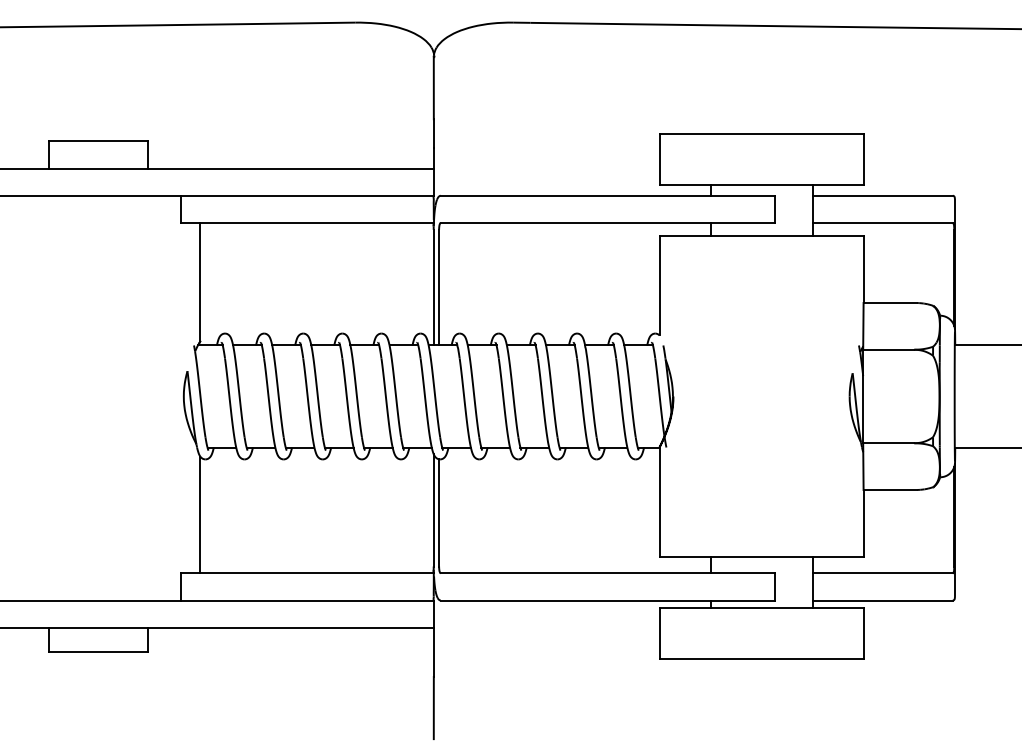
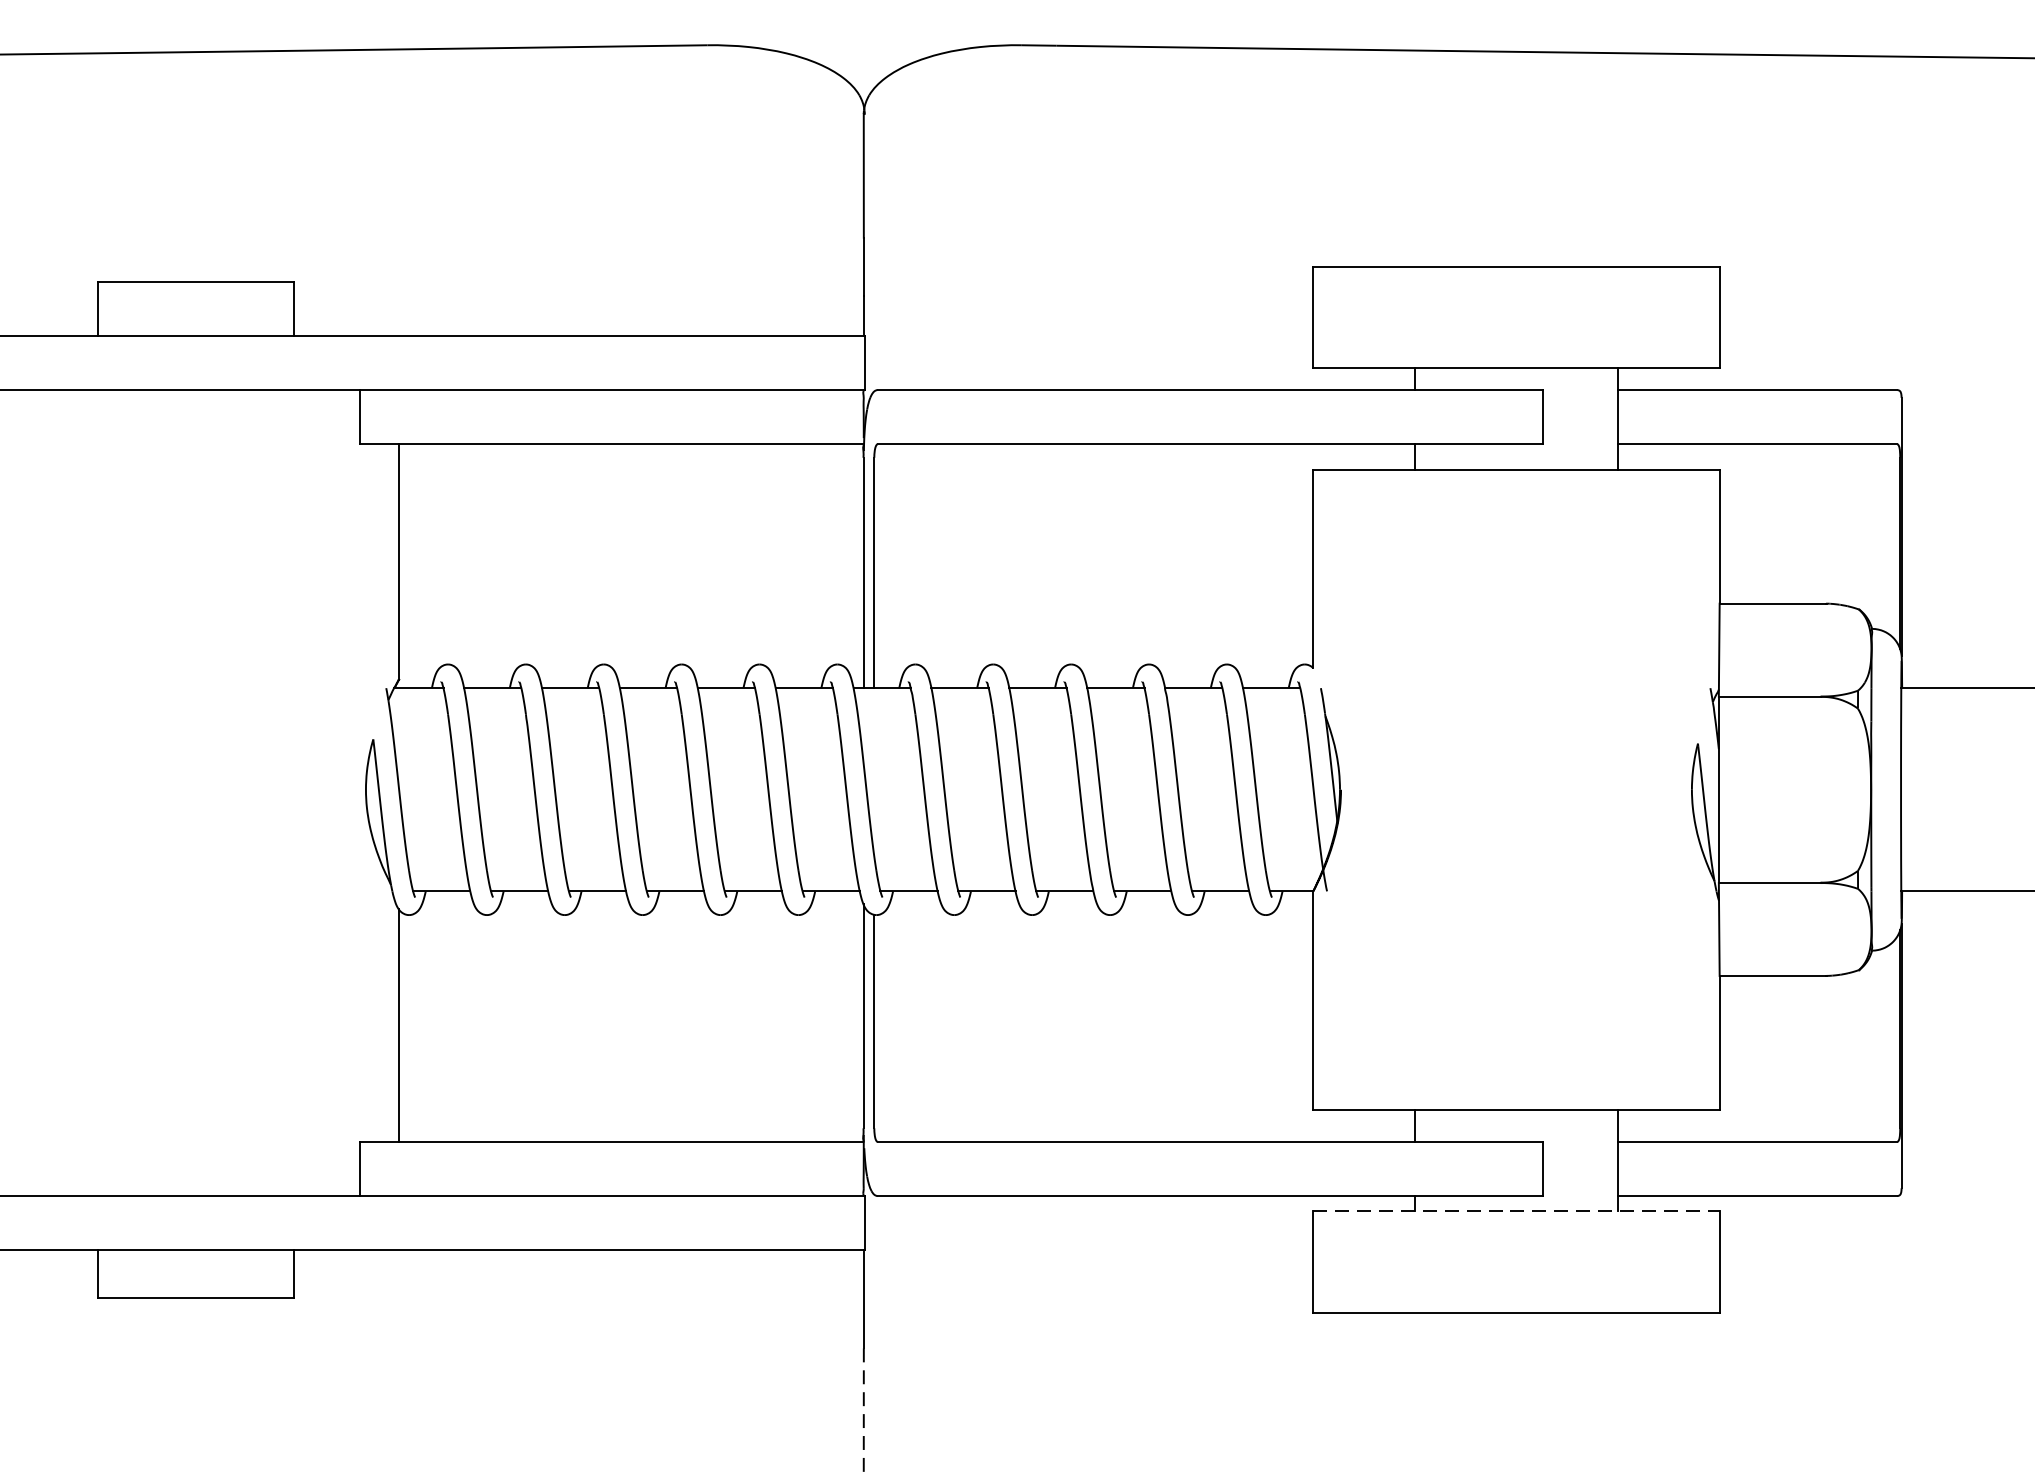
line: (762, 608) -> (1518, 1211), solid -> dashed
line: (433, 708) -> (863, 1411), solid -> dashed

